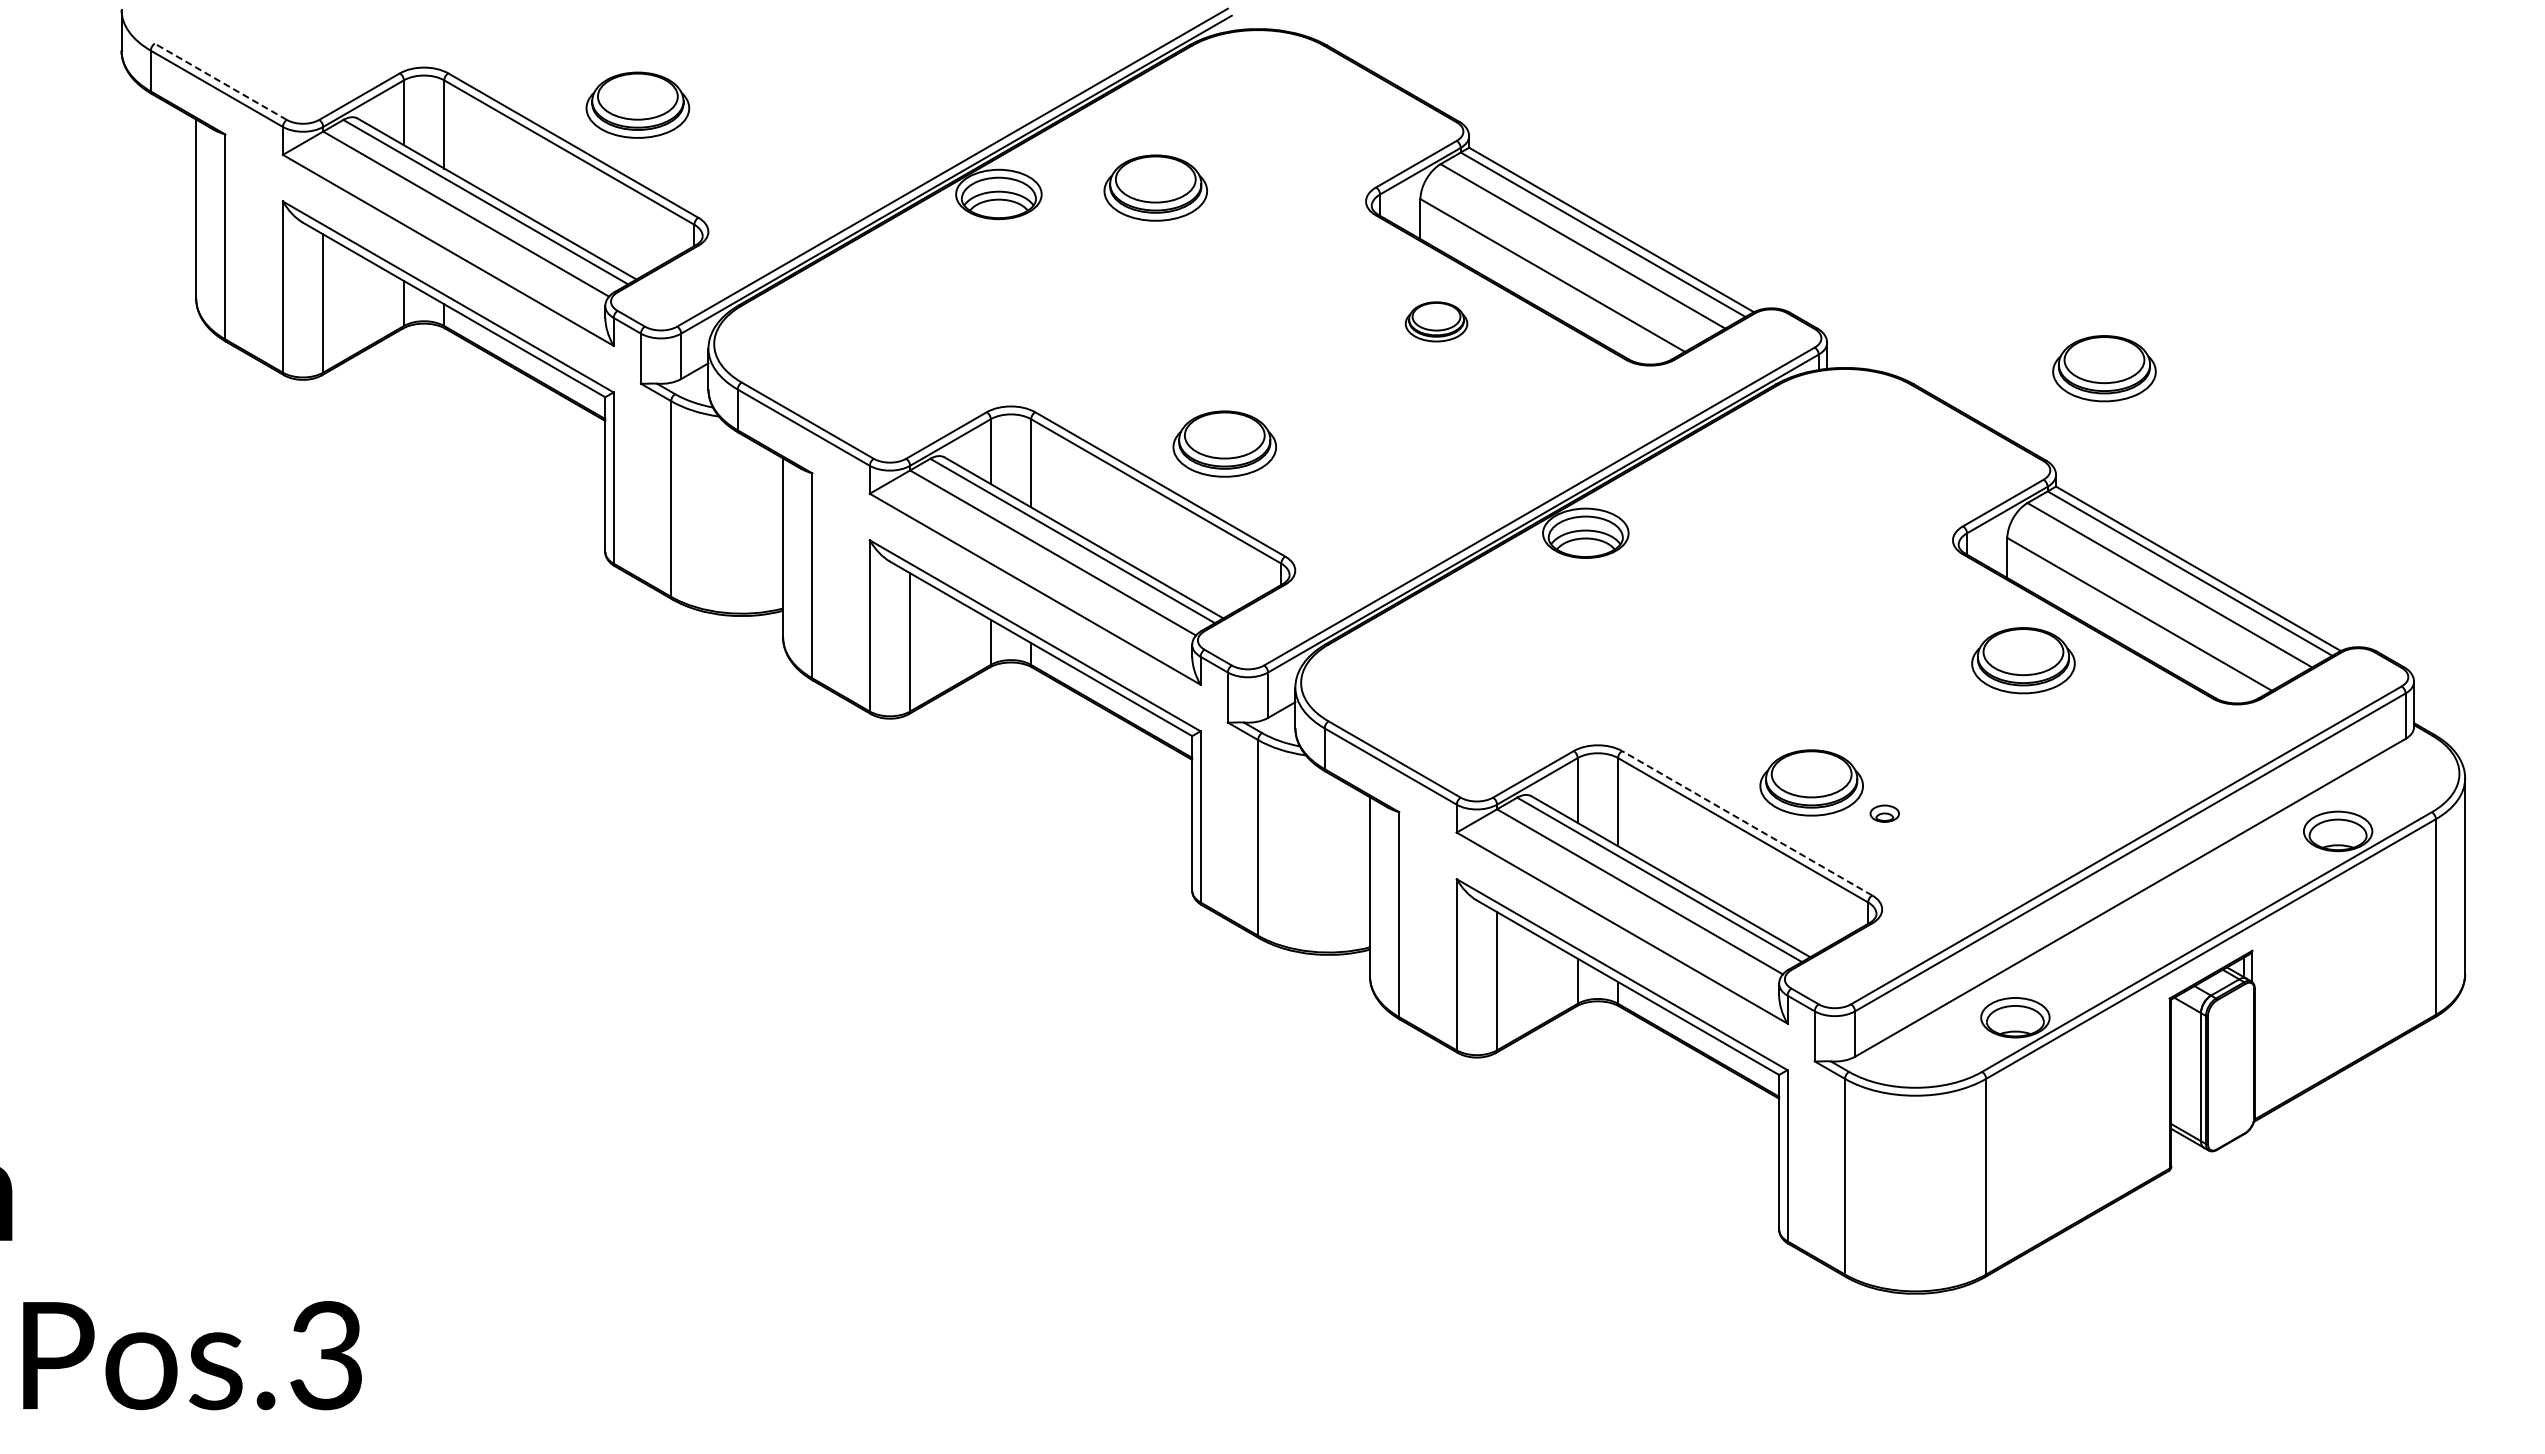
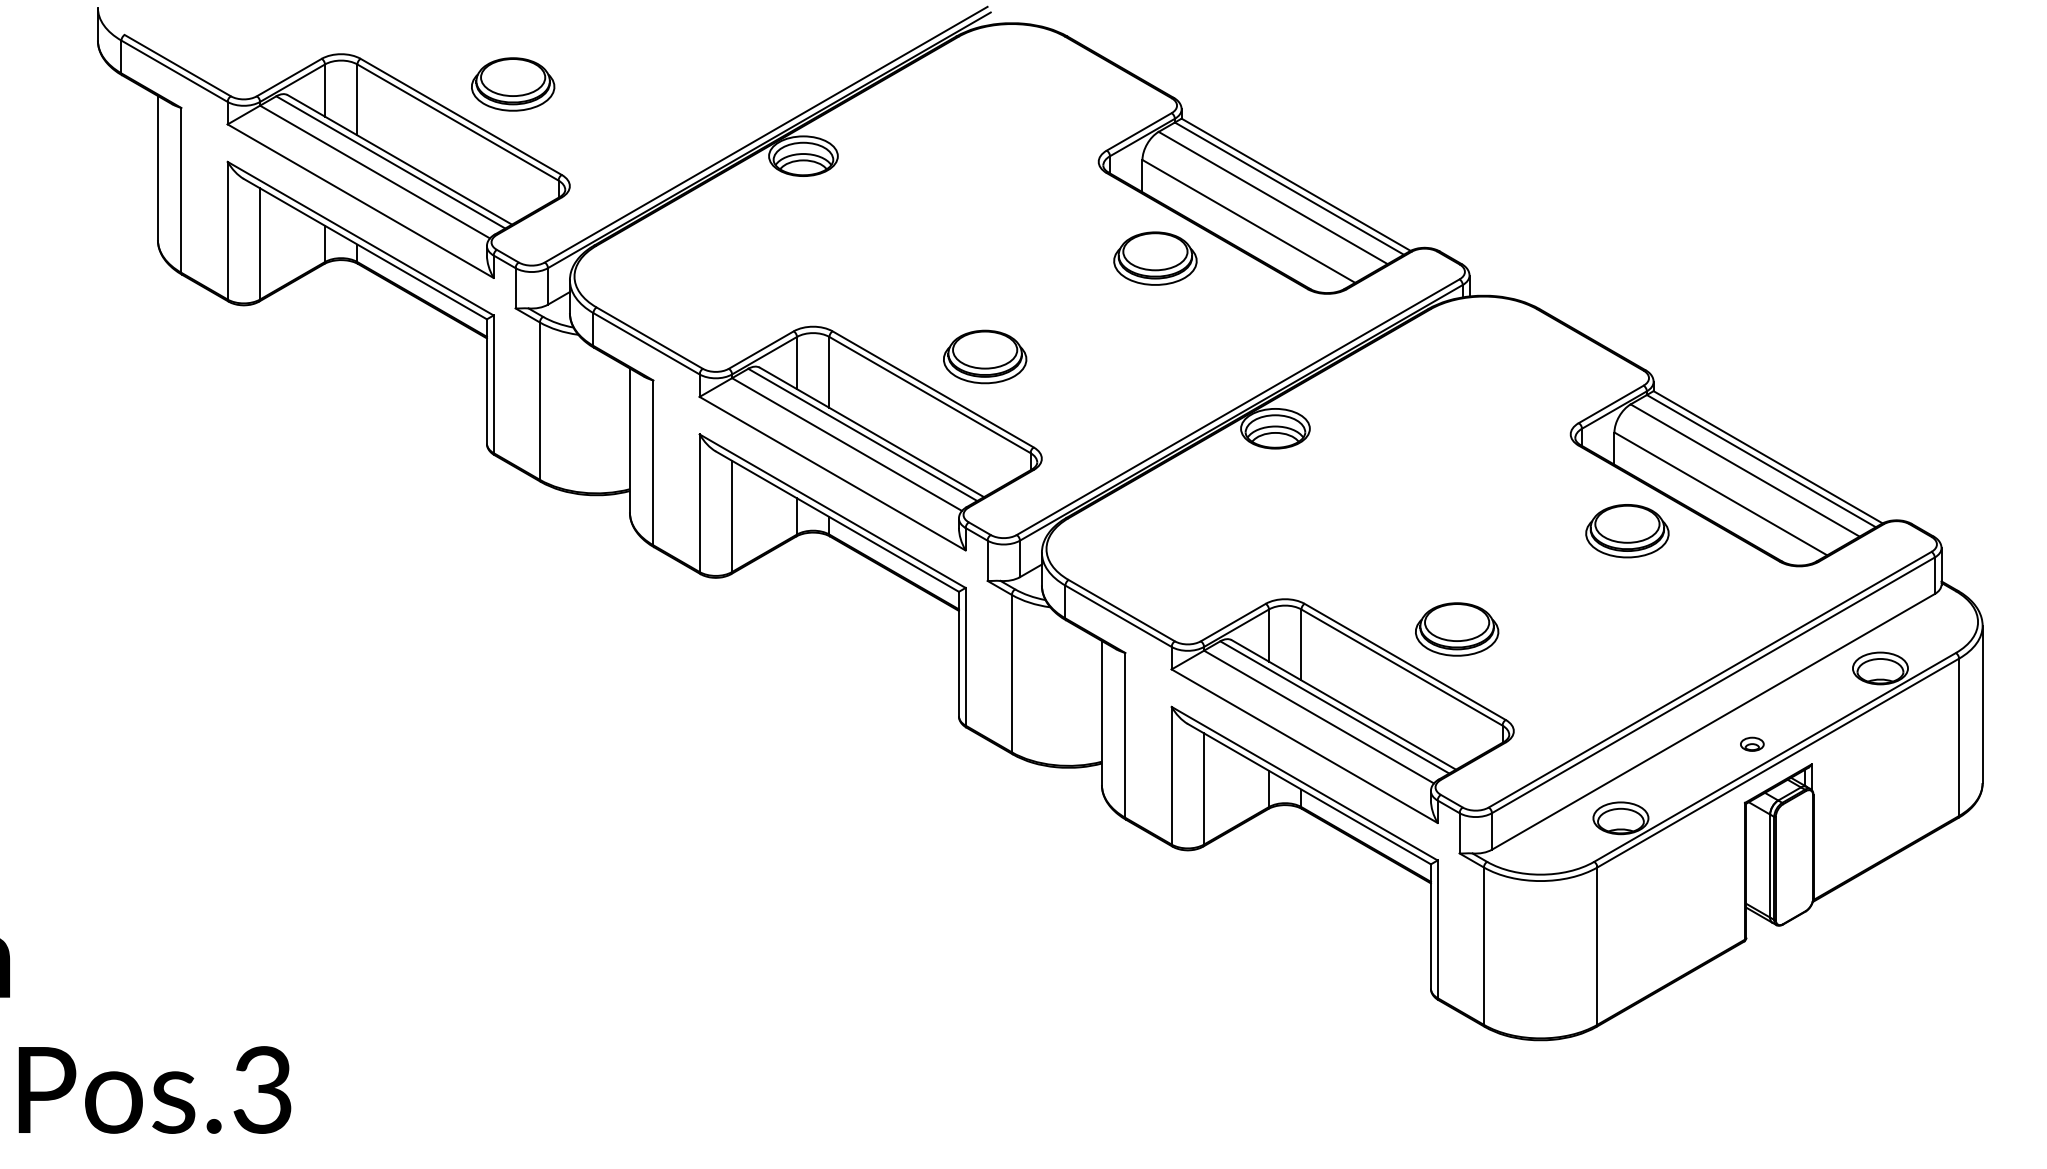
line: (220, 81) -> (177, 65), dashed -> solid
part: (1155, 187) -> (929, 150), removed
part: (1436, 321) -> (1155, 258), size x1.67
part: (2104, 368) -> (1692, 296), removed
part: (1884, 813) -> (1752, 744), moved
line: (1746, 823) -> (1404, 662), dashed -> solid

